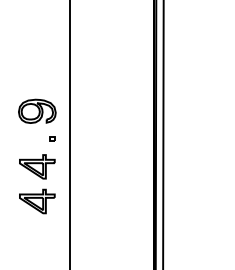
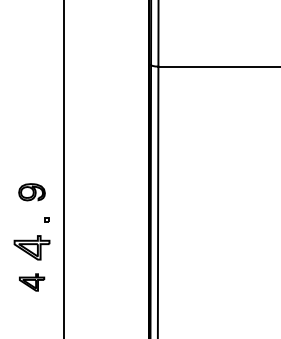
part: (36, 110) -> (31, 191), size x0.7
part: (36, 201) -> (31, 282), size x0.7

